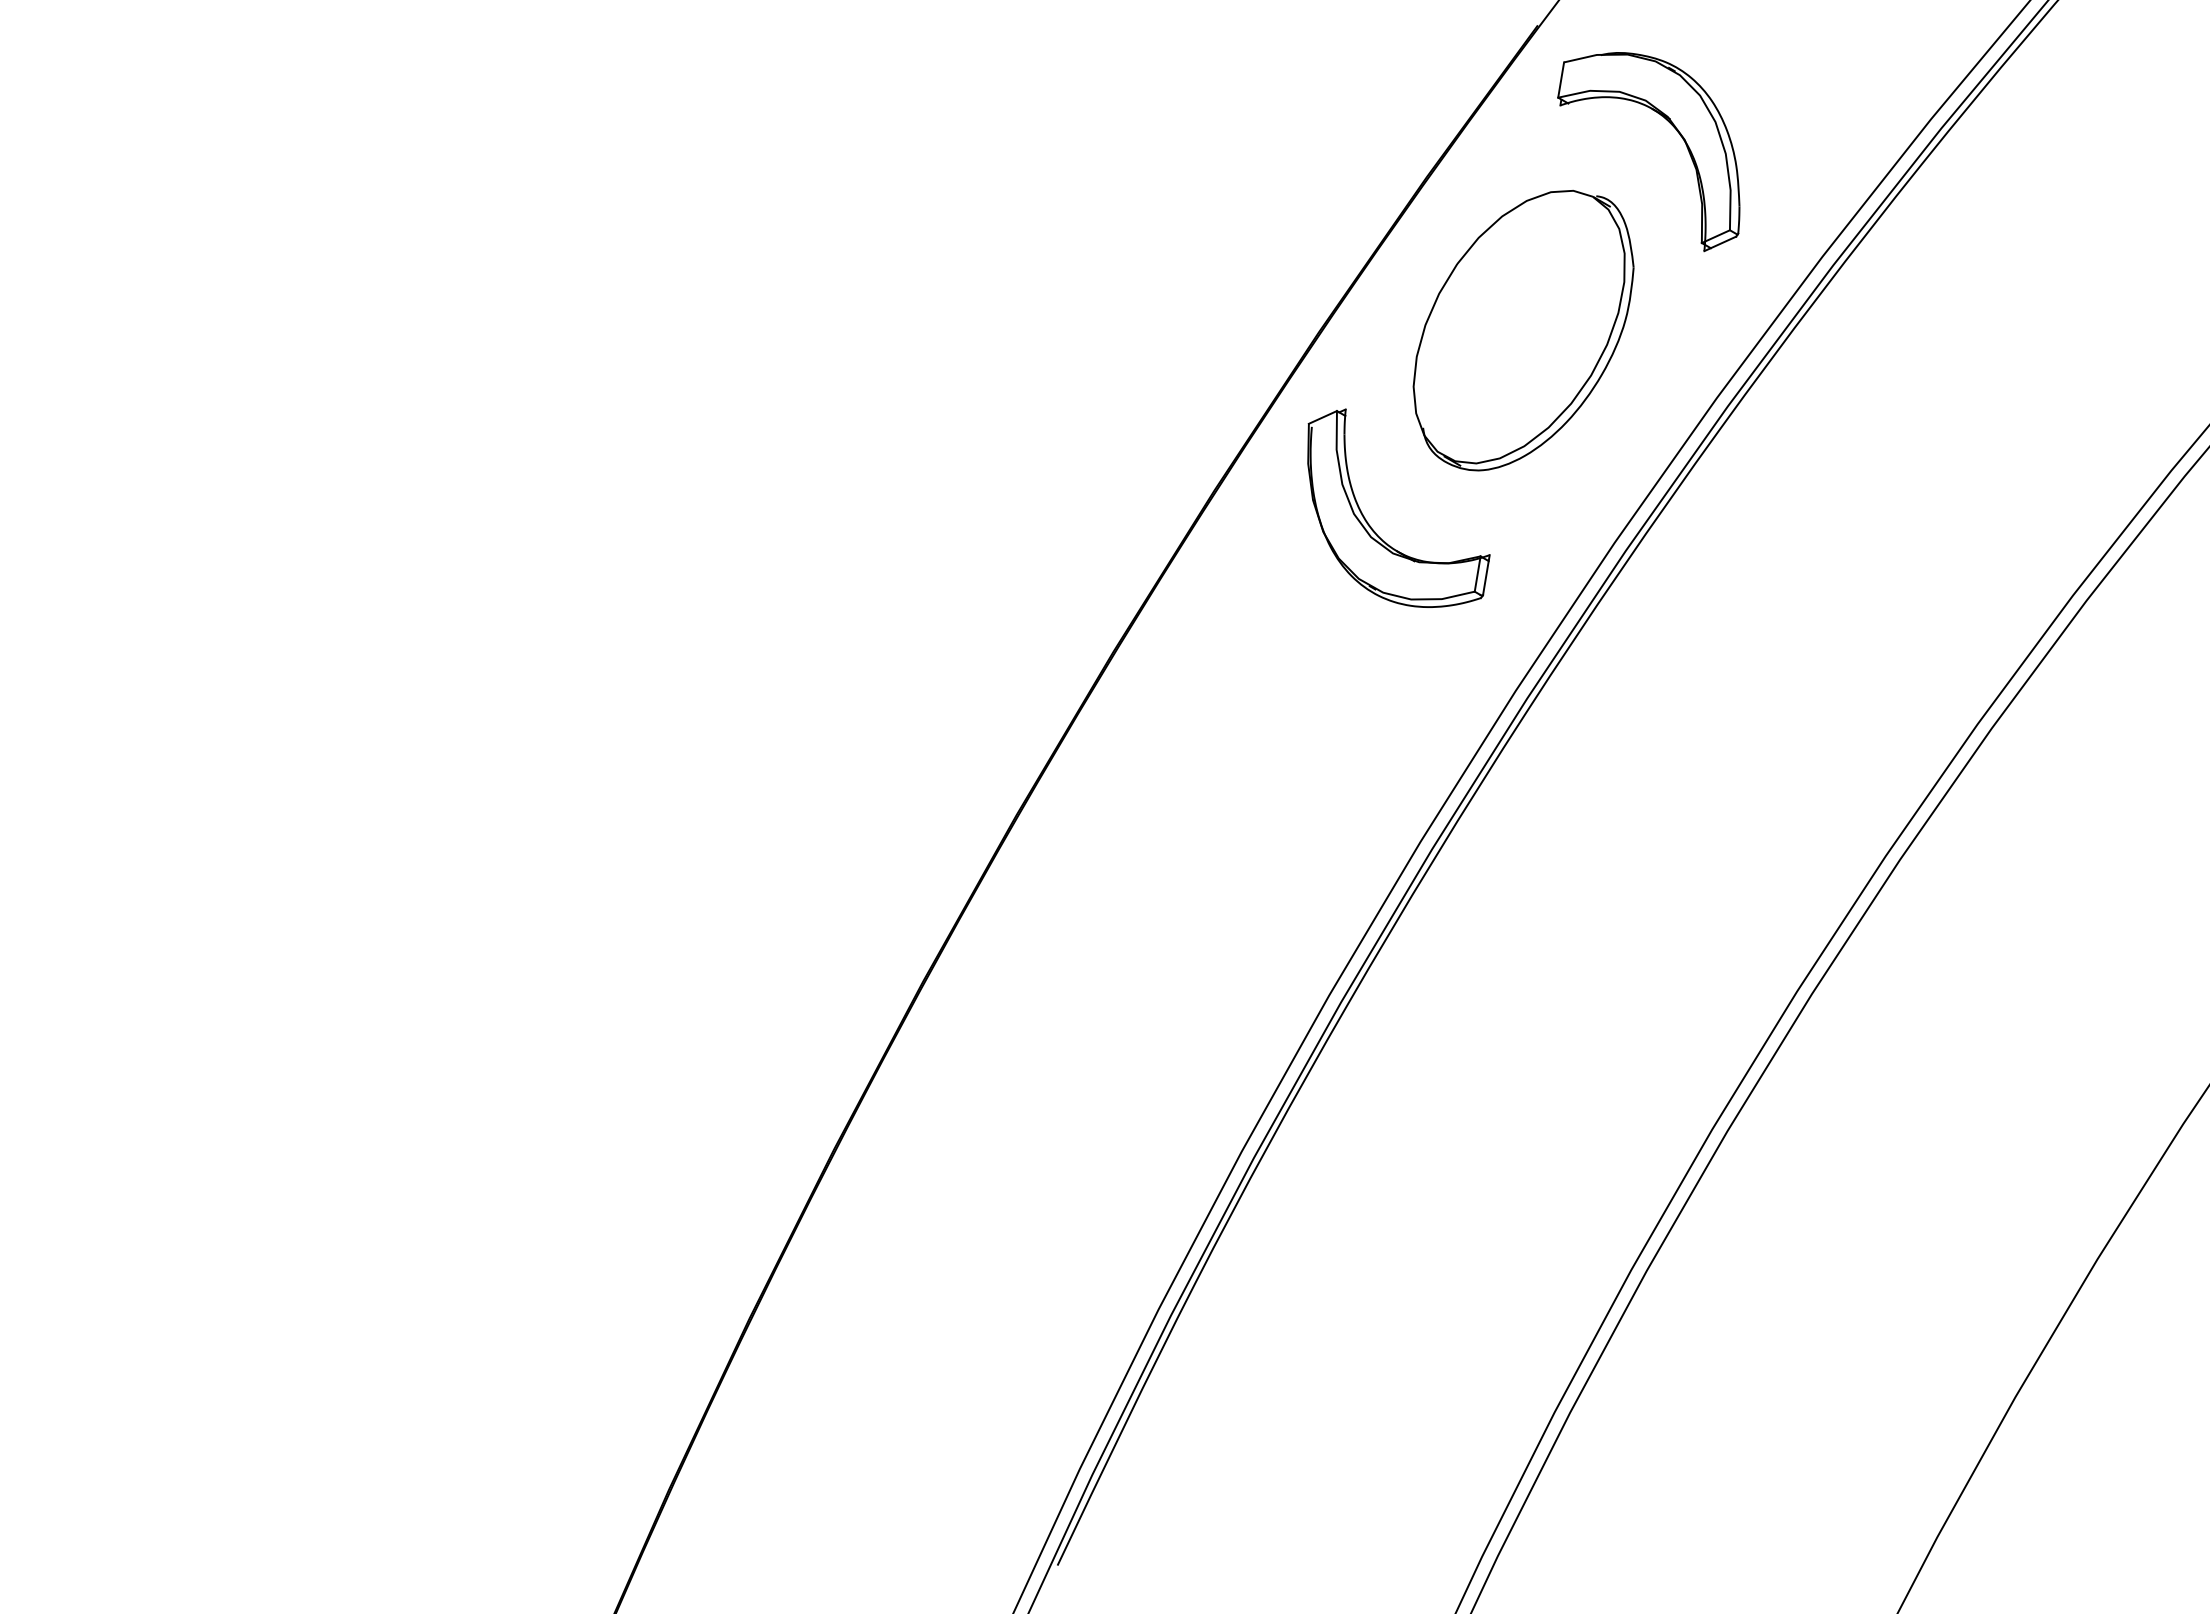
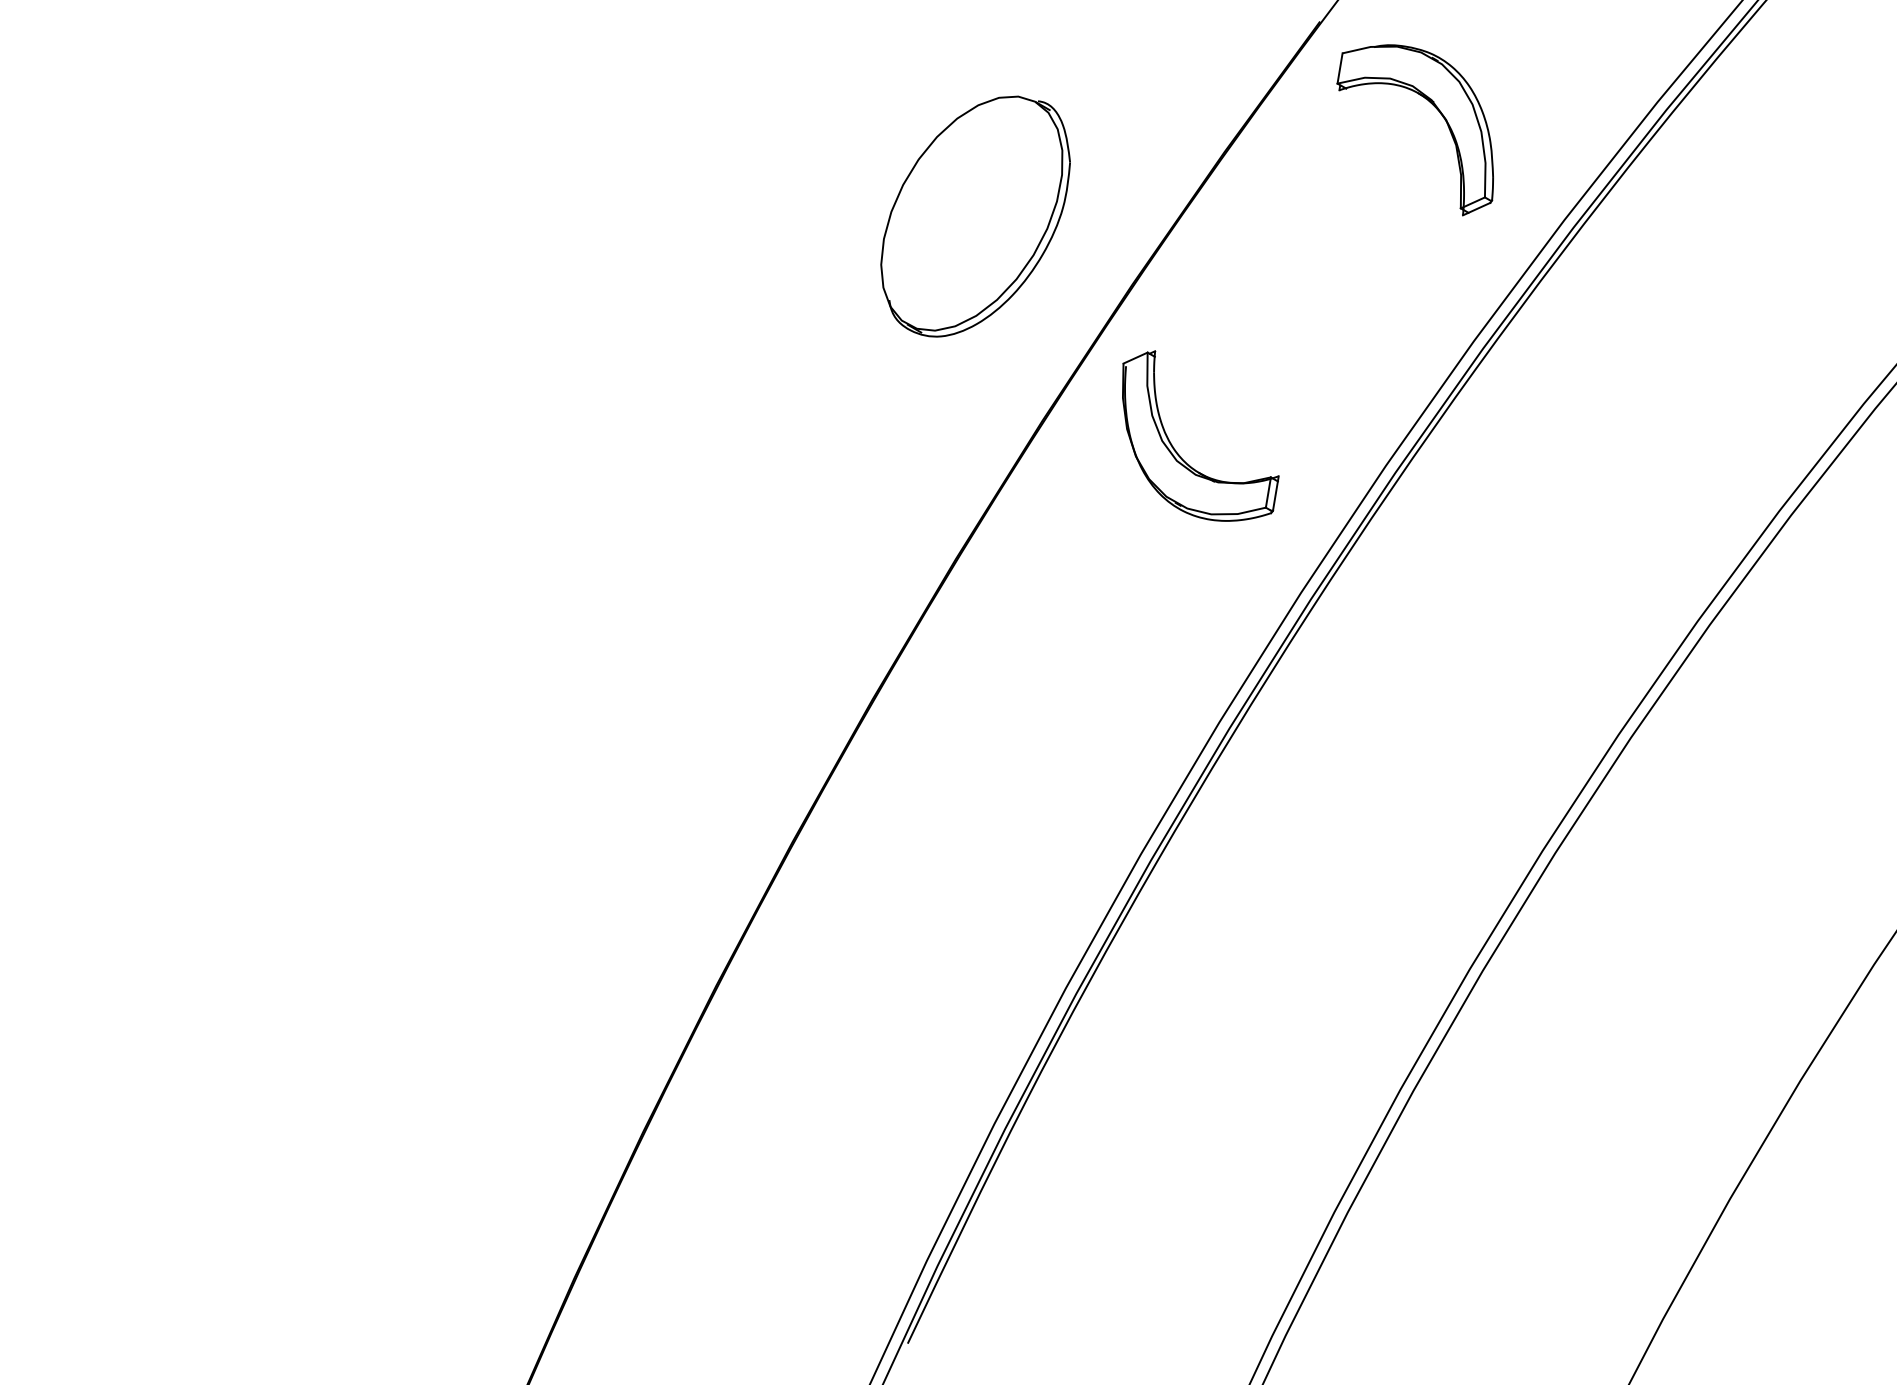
part: (1523, 330) -> (975, 216), moved

